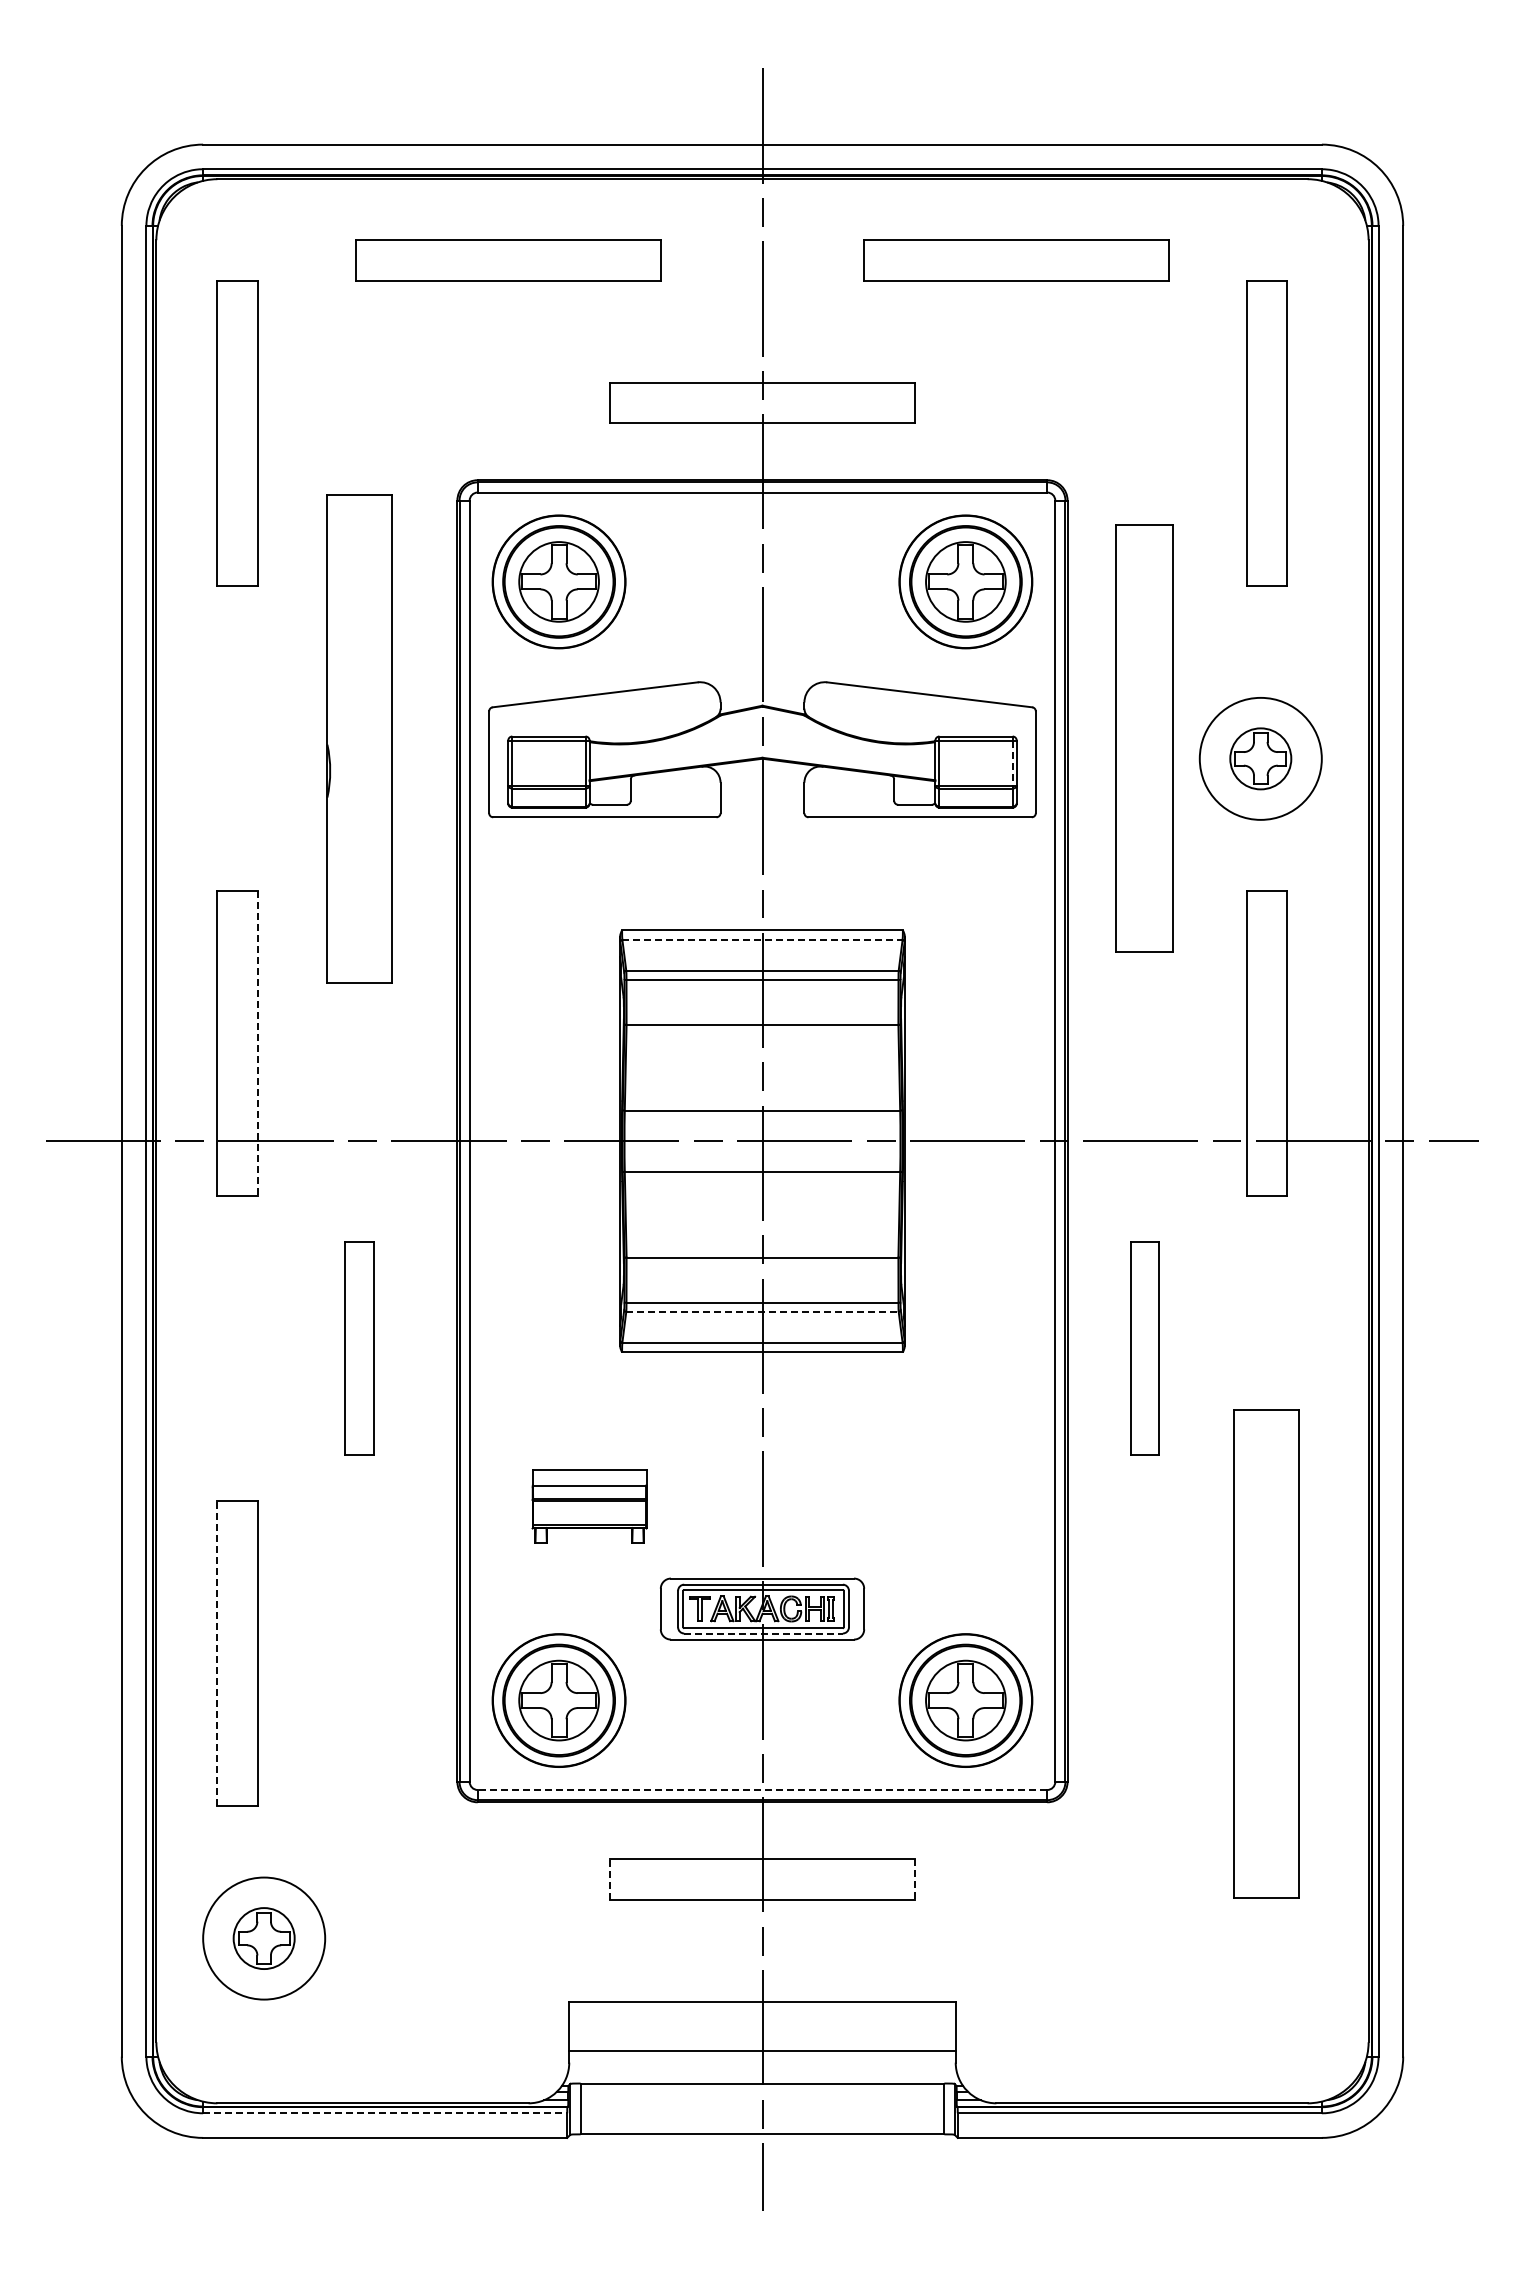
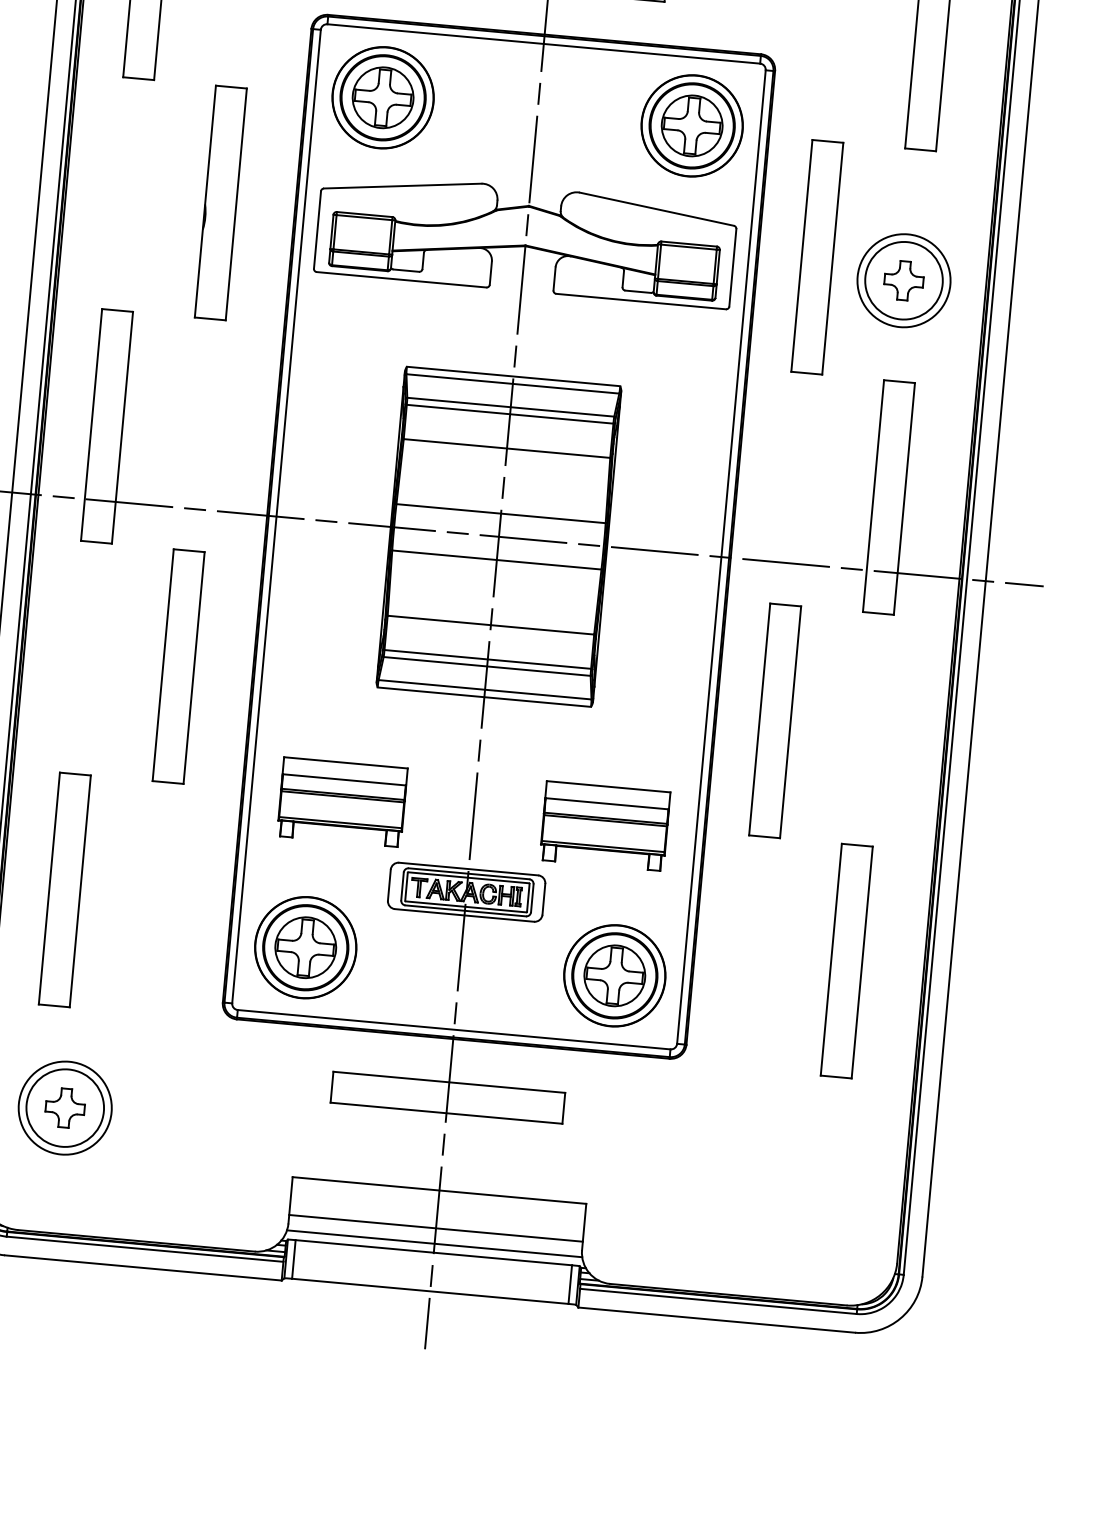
part: (359, 738) -> (220, 202), size x0.62
part: (1144, 738) -> (817, 257), size x0.71
circle: (1260, 758) -> (903, 280), size x1.67
line: (1012, 763) -> (715, 267), dashed -> solid
line: (762, 939) -> (512, 383), dashed -> solid
line: (258, 1043) -> (122, 427), dashed -> solid
line: (762, 1311) -> (487, 666), dashed -> solid
part: (359, 1348) -> (178, 666), size x1.43
part: (1144, 1348) -> (774, 720), size x1.43
part: (589, 1506) -> (342, 802), size x1.43
part: (935, 1506) -> (605, 826), added
line: (764, 1633) -> (466, 910), dashed -> solid
line: (217, 1653) -> (49, 888), dashed -> solid
part: (1266, 1653) -> (846, 960), size x0.62
line: (762, 1790) -> (454, 1030), dashed -> solid
line: (609, 1879) -> (331, 1087), dashed -> solid
line: (915, 1880) -> (564, 1109), dashed -> solid
circle: (264, 1938) -> (65, 1108), size x1.67
line: (762, 2071) -> (434, 1243), added
line: (385, 2113) -> (145, 1249), dashed -> solid

